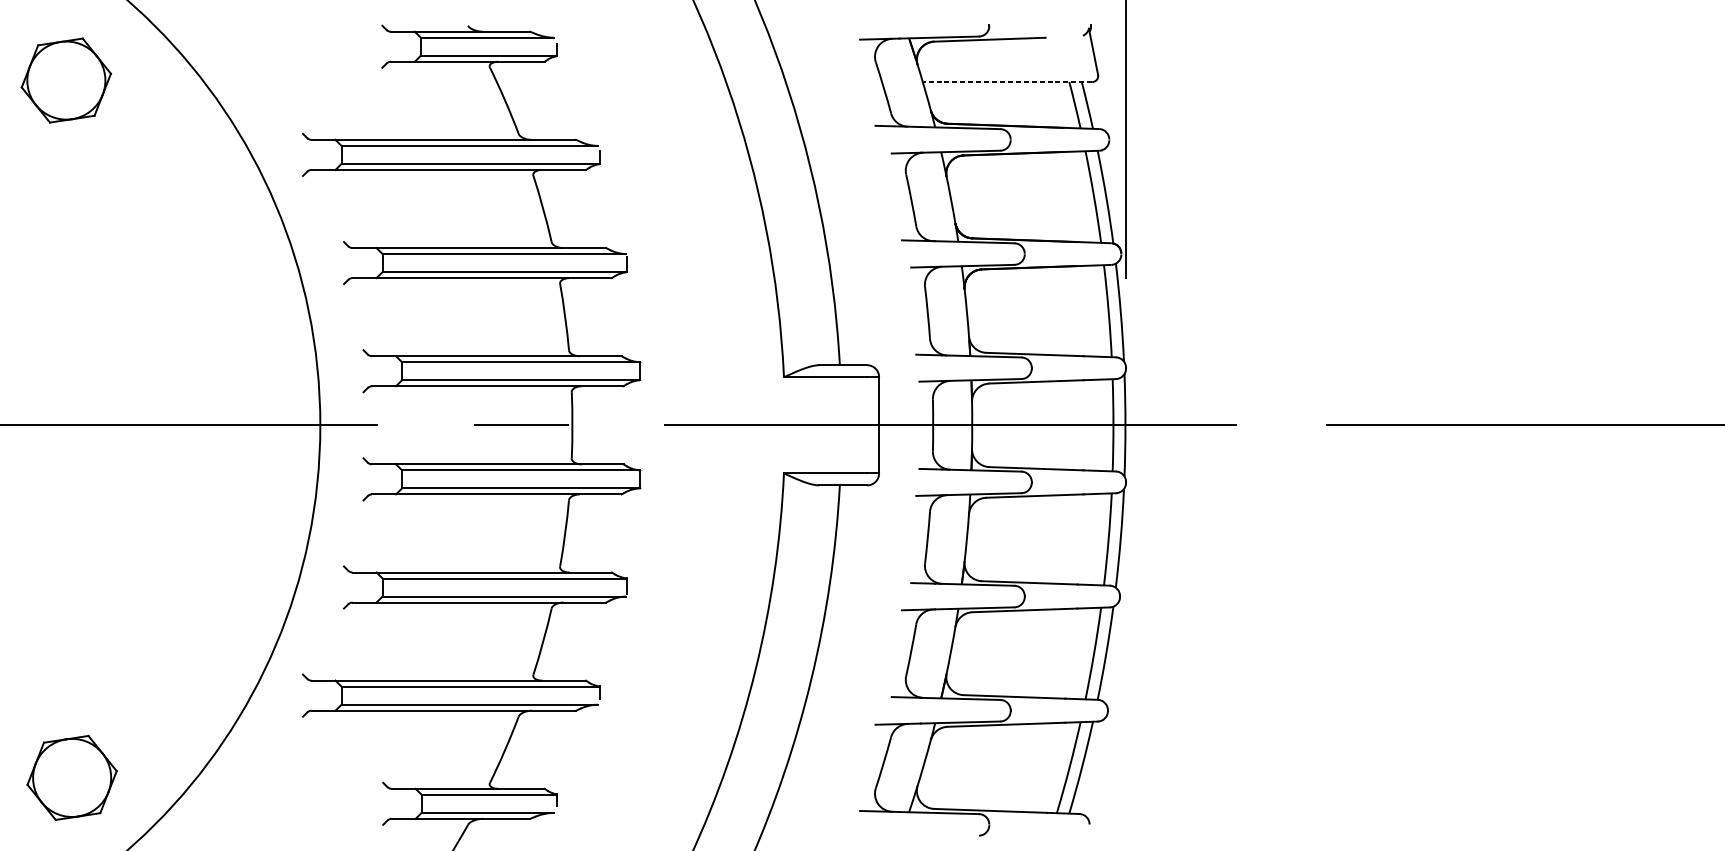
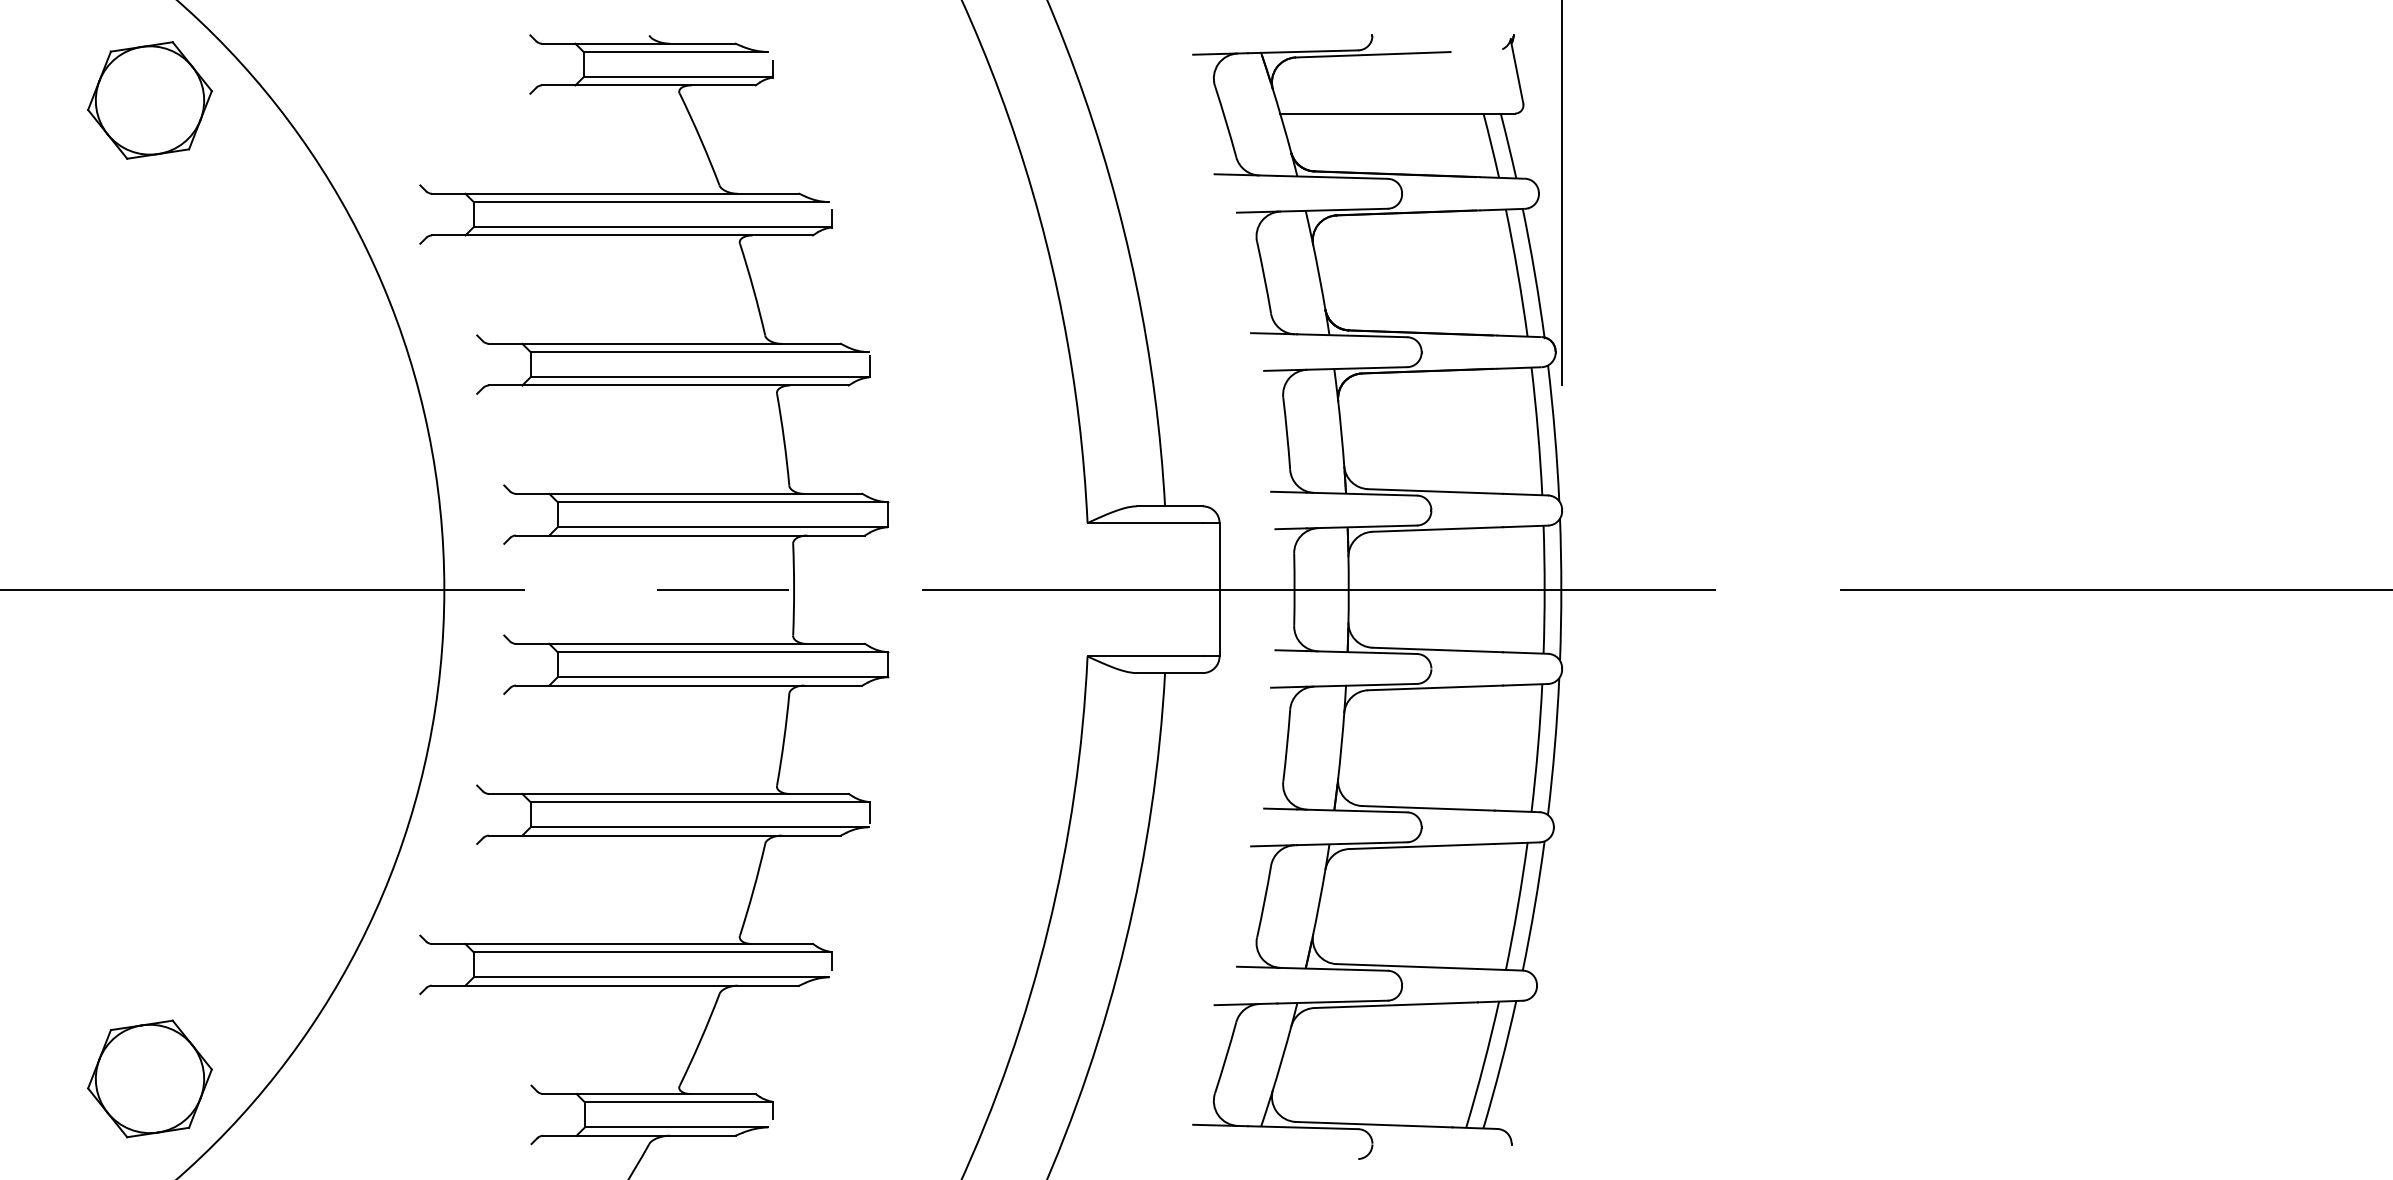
part: (66, 80) -> (149, 100), moved
line: (1007, 82) -> (1397, 113), dashed -> solid
part: (71, 777) -> (149, 1078), moved

